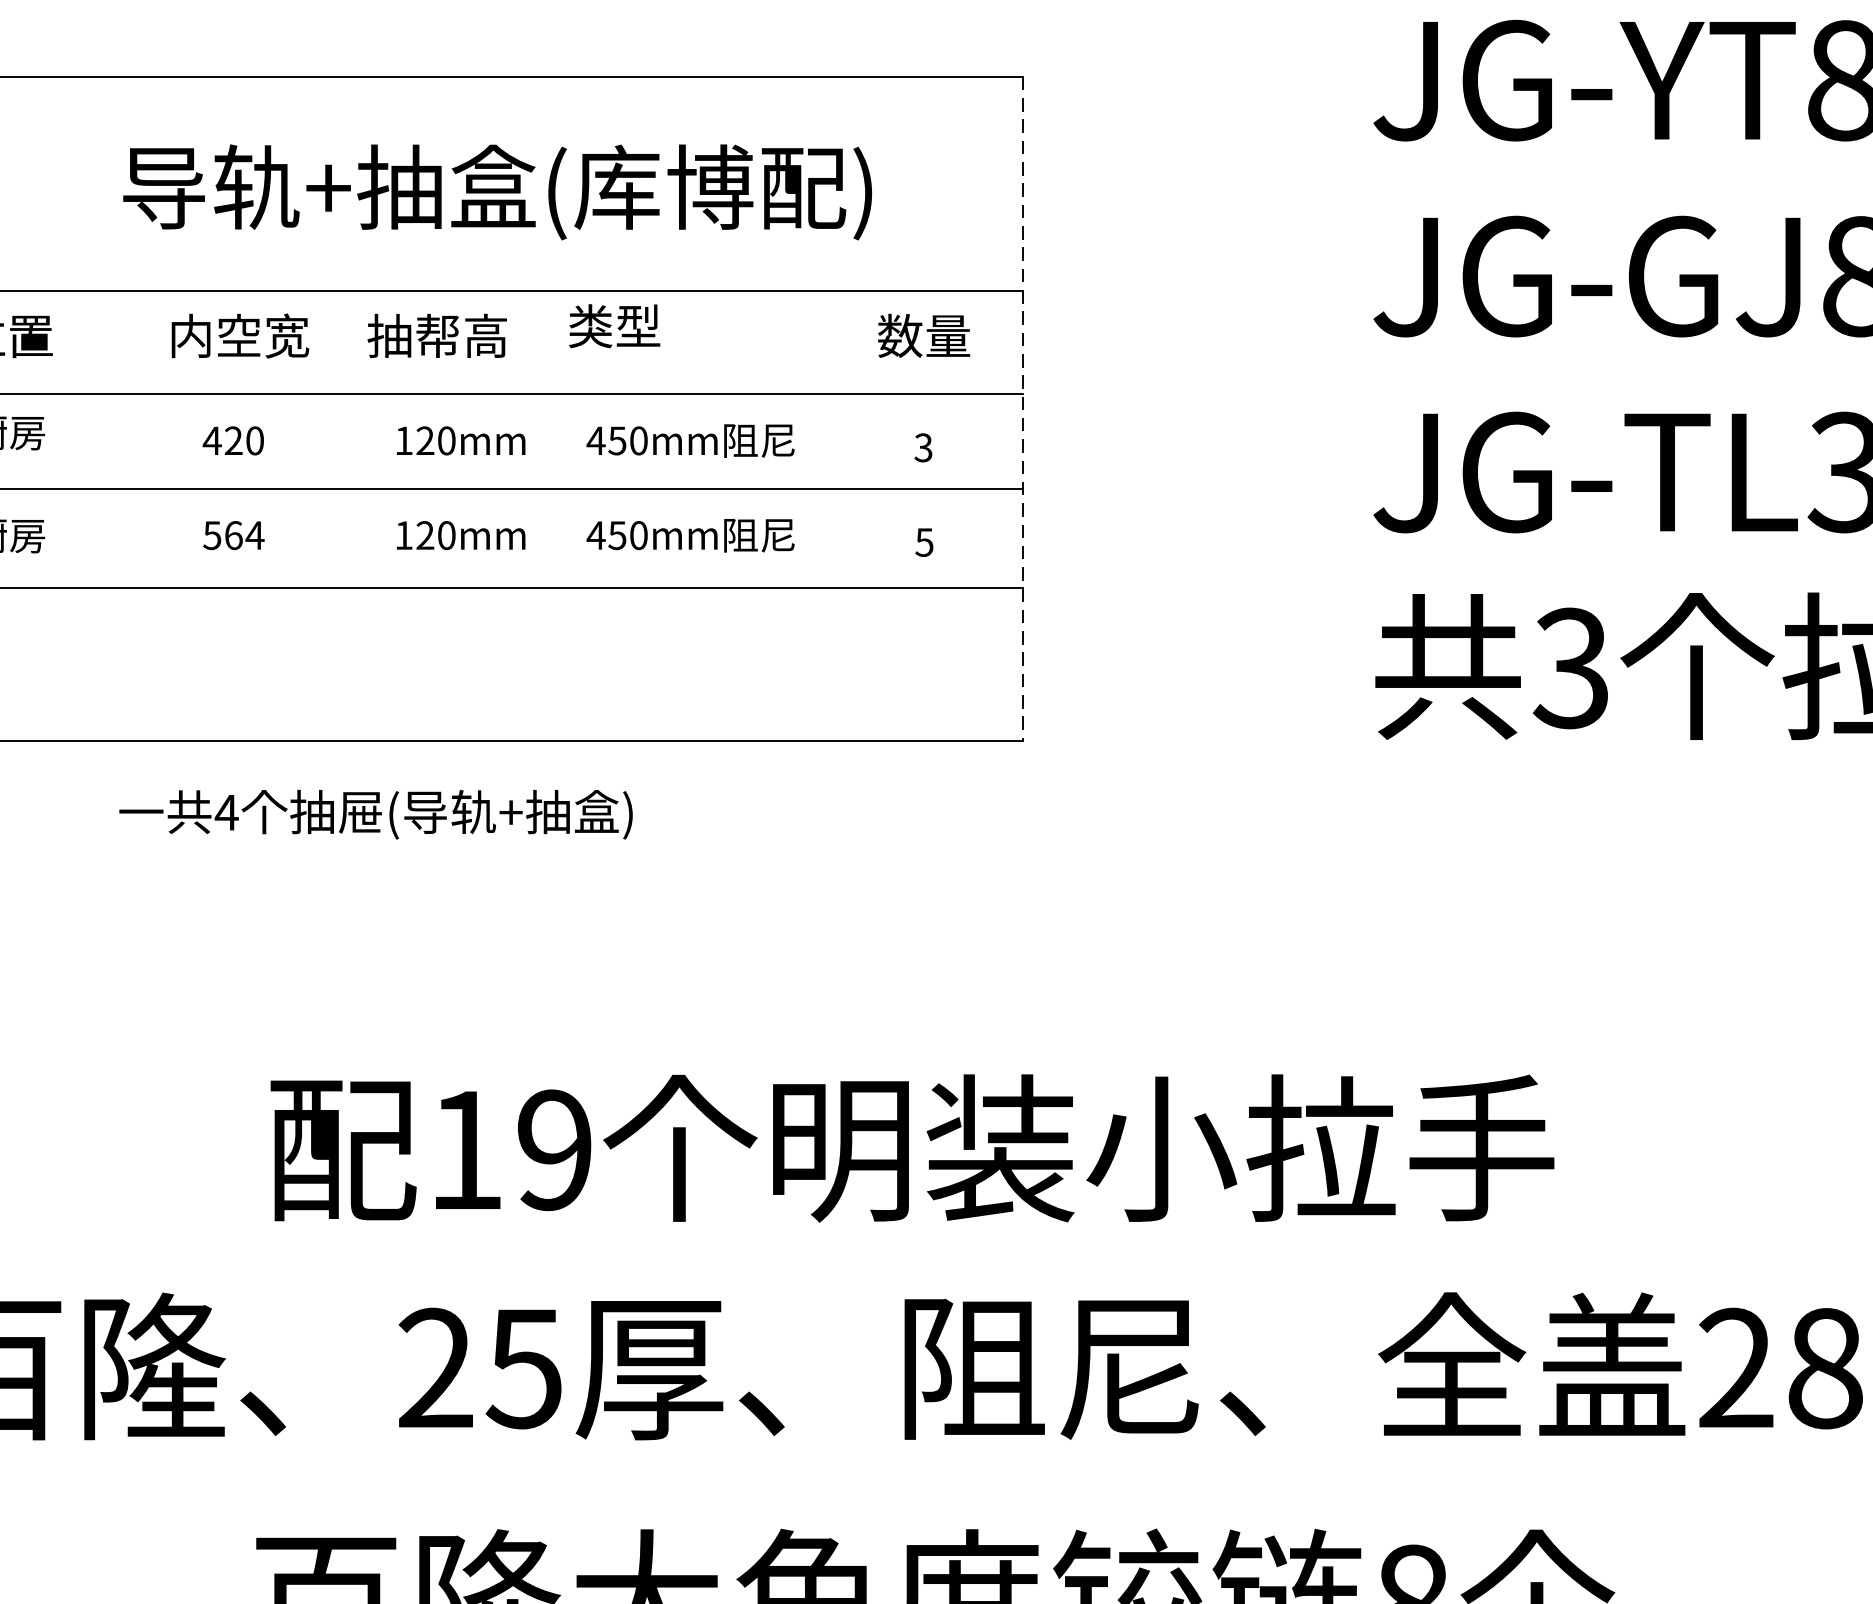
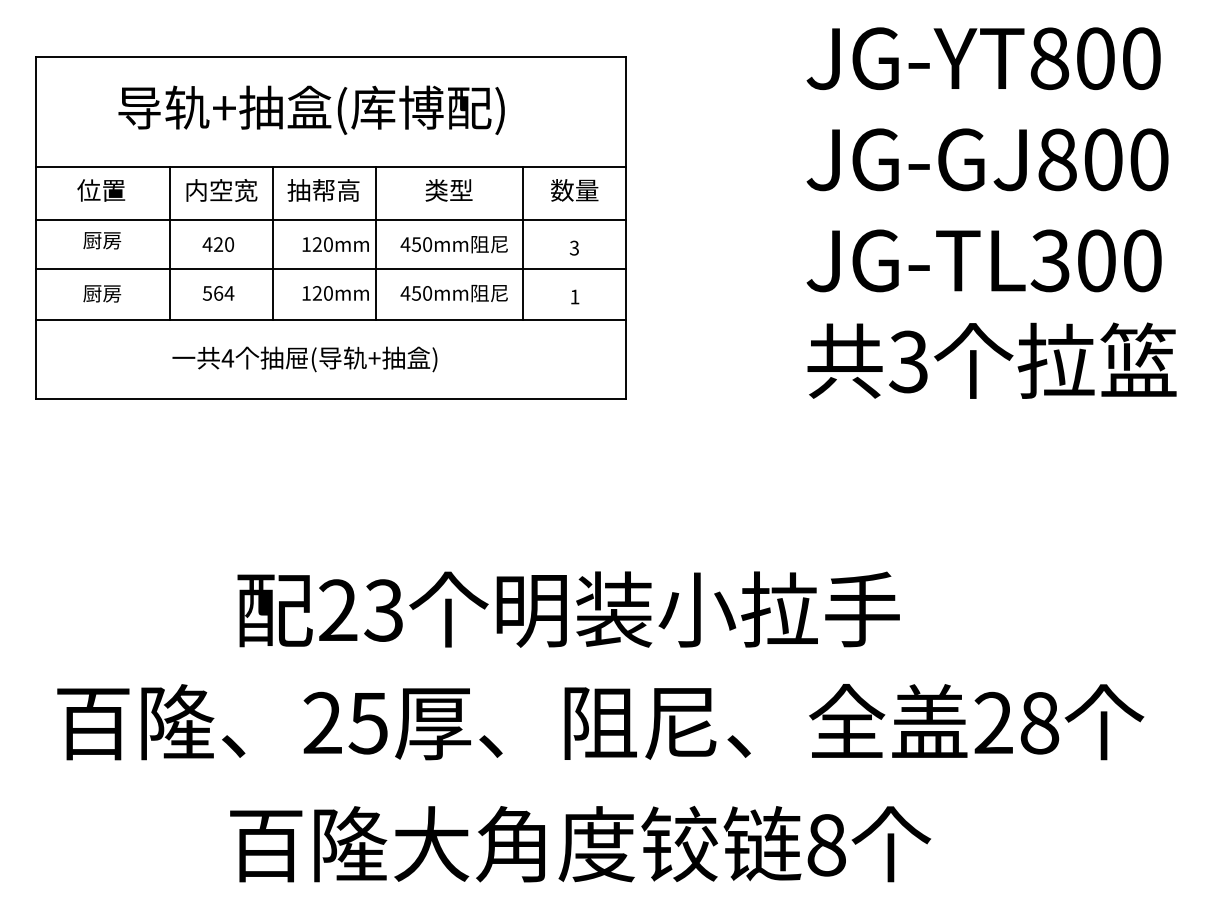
text: (497, 190) -> (311, 109), moved
text: (613, 326) -> (448, 190), moved
line: (1022, 409) -> (625, 228), dashed -> solid
line: (140, 438) -> (170, 243), added
line: (340, 438) -> (273, 243), added
line: (538, 438) -> (375, 243), added
line: (824, 438) -> (523, 243), added
text: (923, 541) -> (574, 296), 5 -> 1
text: (375, 814) -> (304, 359), moved
text: (508, 1150) -> (360, 610), 19 -> 23

